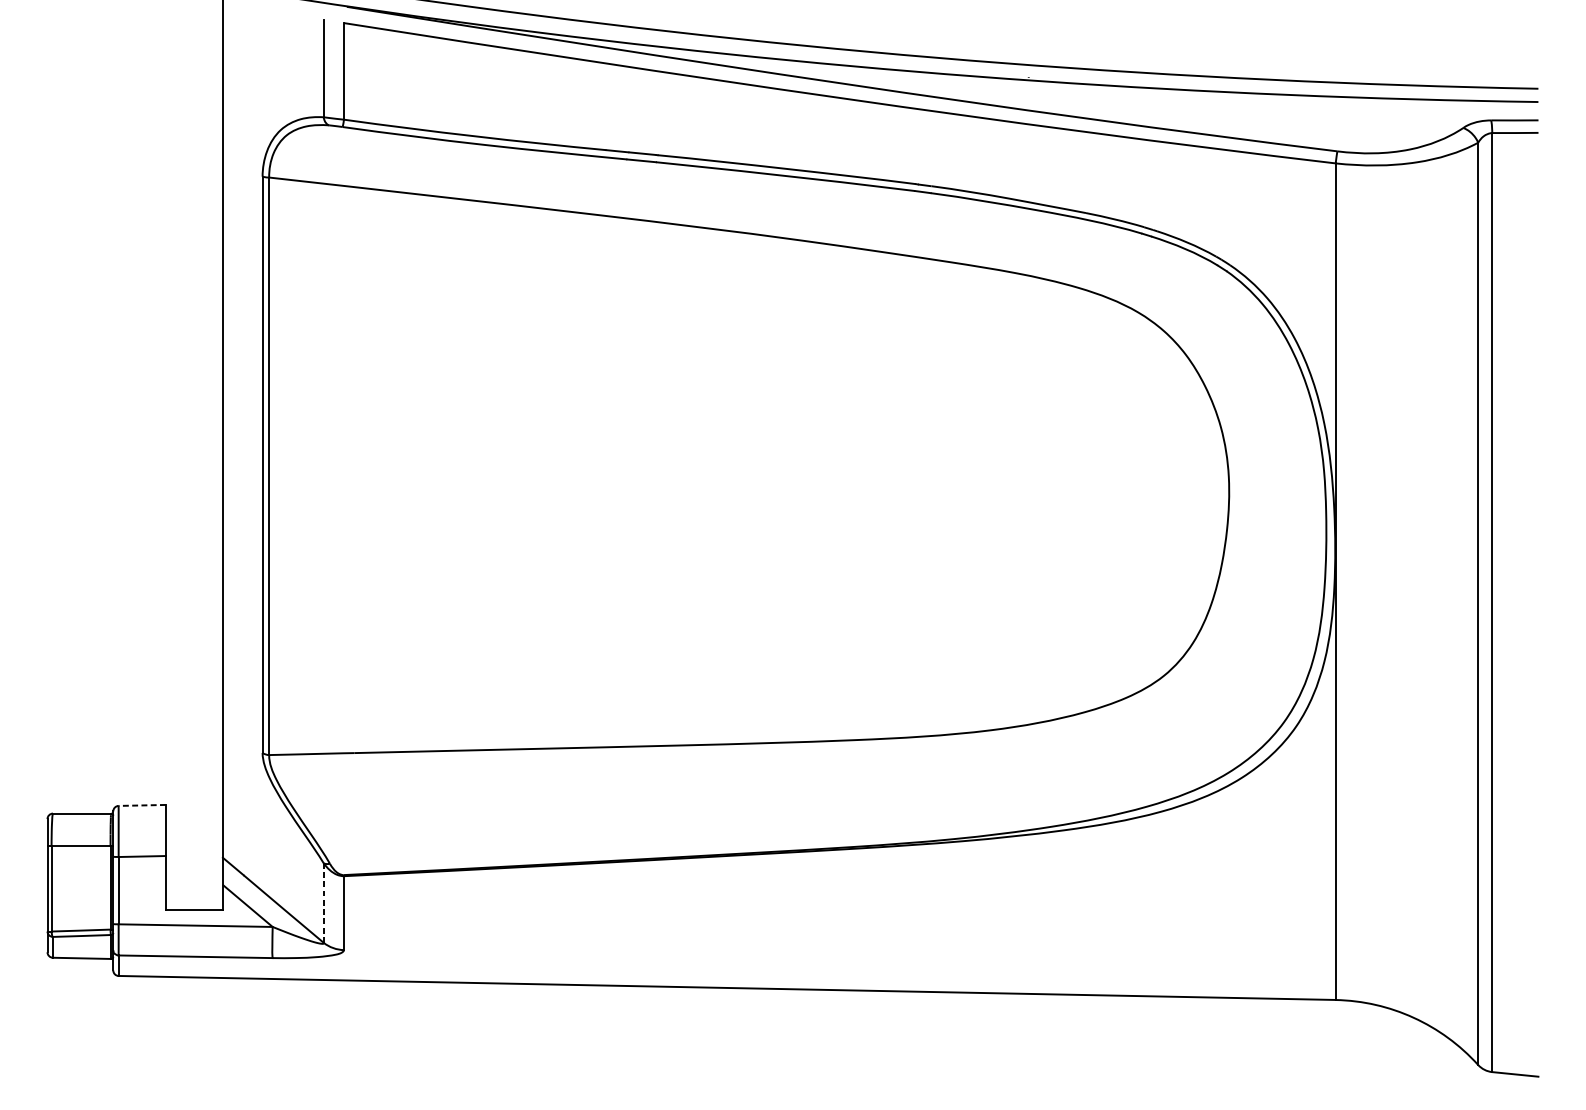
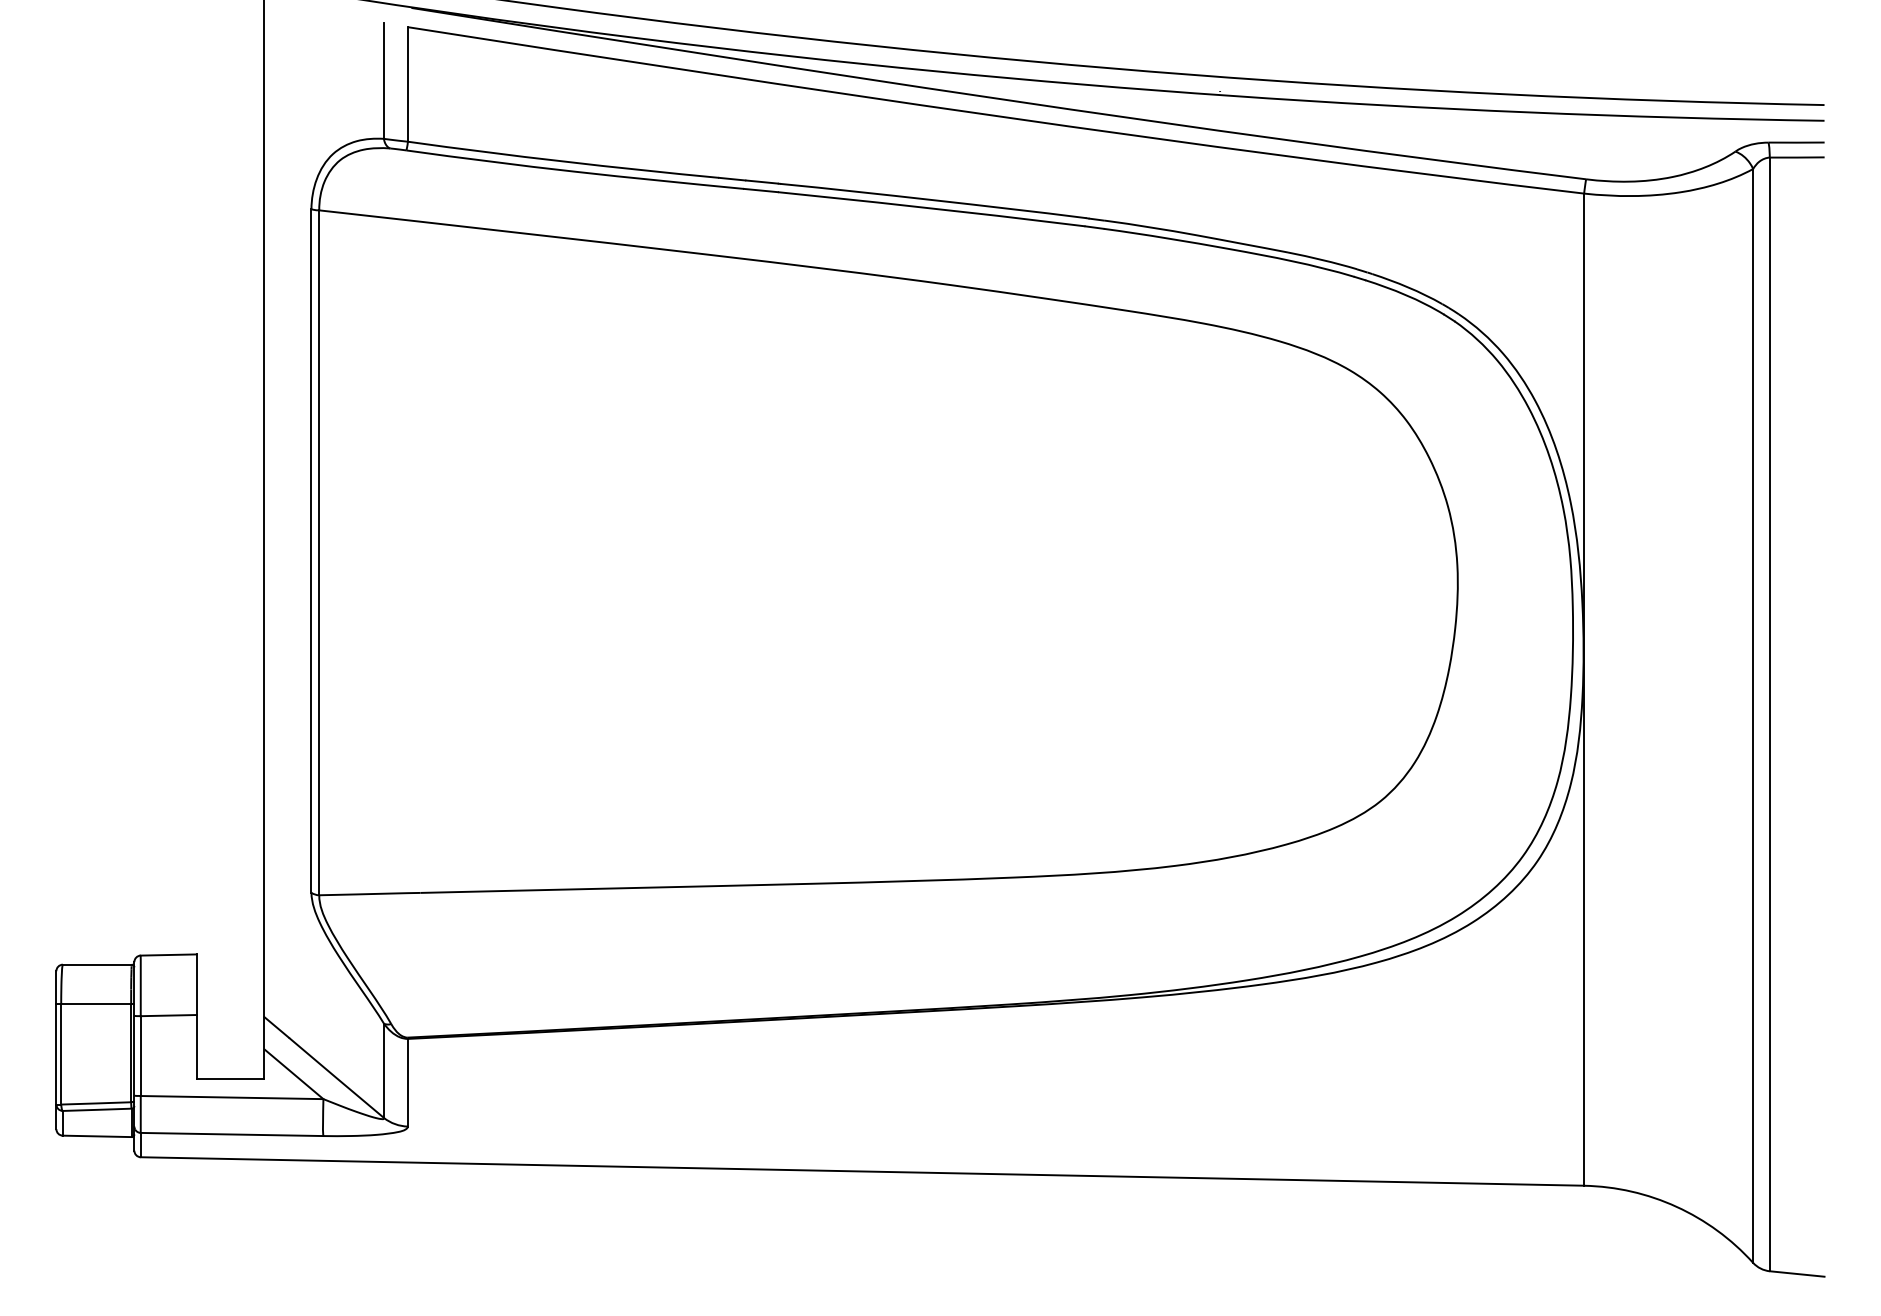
line: (142, 805) -> (168, 955), dashed -> solid
line: (324, 902) -> (384, 1070), dashed -> solid

